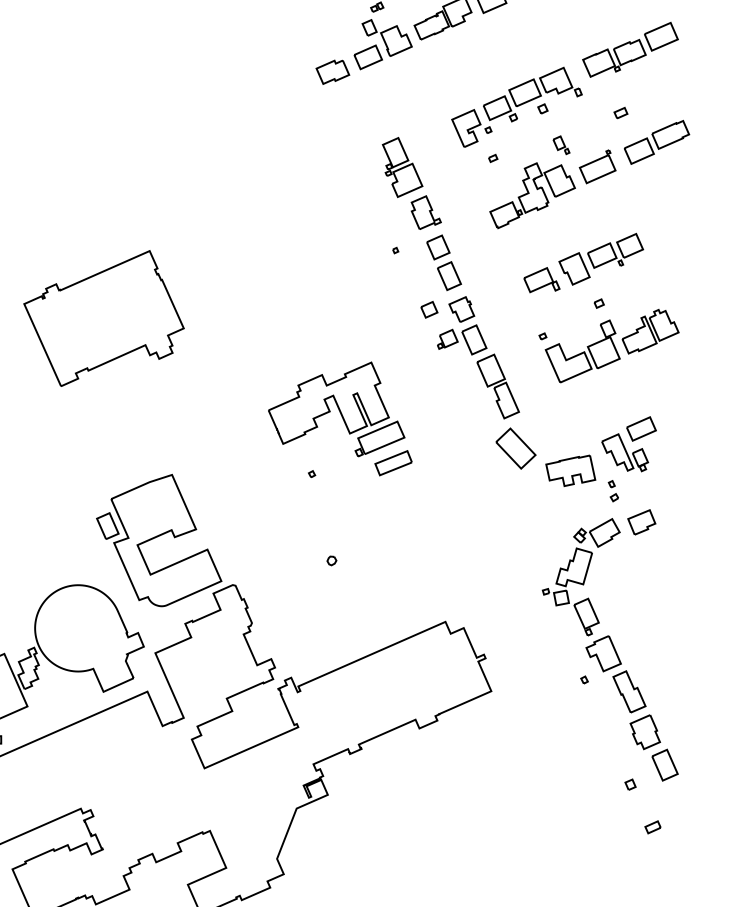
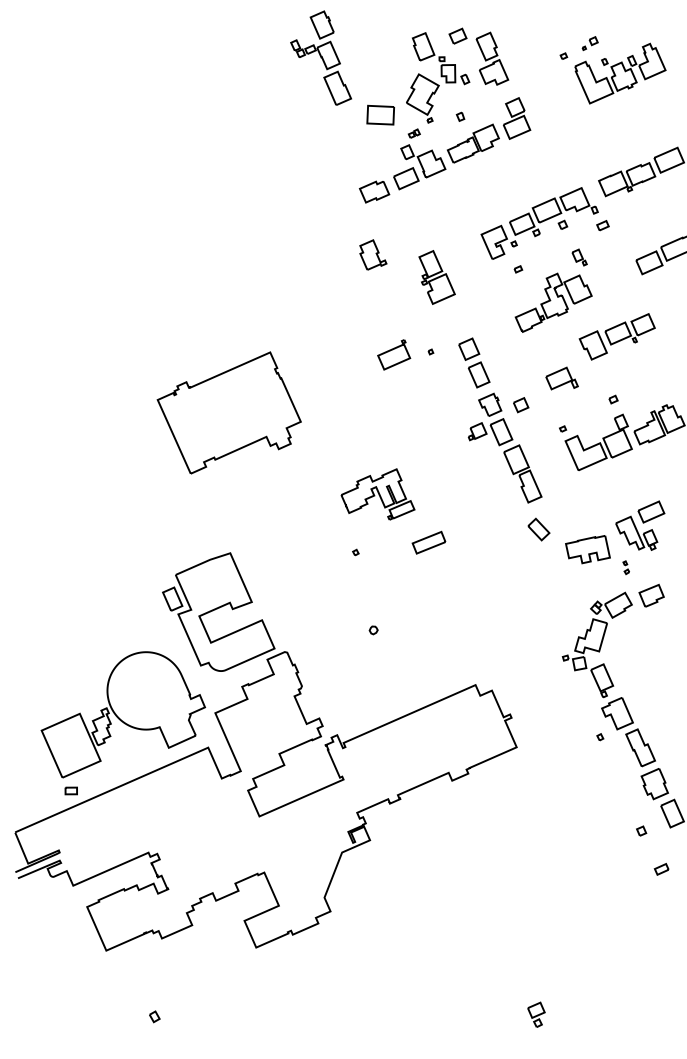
part: (620, 112) -> (602, 225), moved
part: (598, 166) -> (394, 354), moved
part: (426, 212) -> (373, 254), moved
part: (600, 258) -> (616, 336), moved
part: (429, 310) -> (521, 405), moved
part: (103, 318) -> (228, 412), moved
part: (336, 409) -> (377, 494), size x0.6
part: (515, 448) -> (538, 529), size x0.6
part: (613, 490) -> (626, 567), size x0.7

